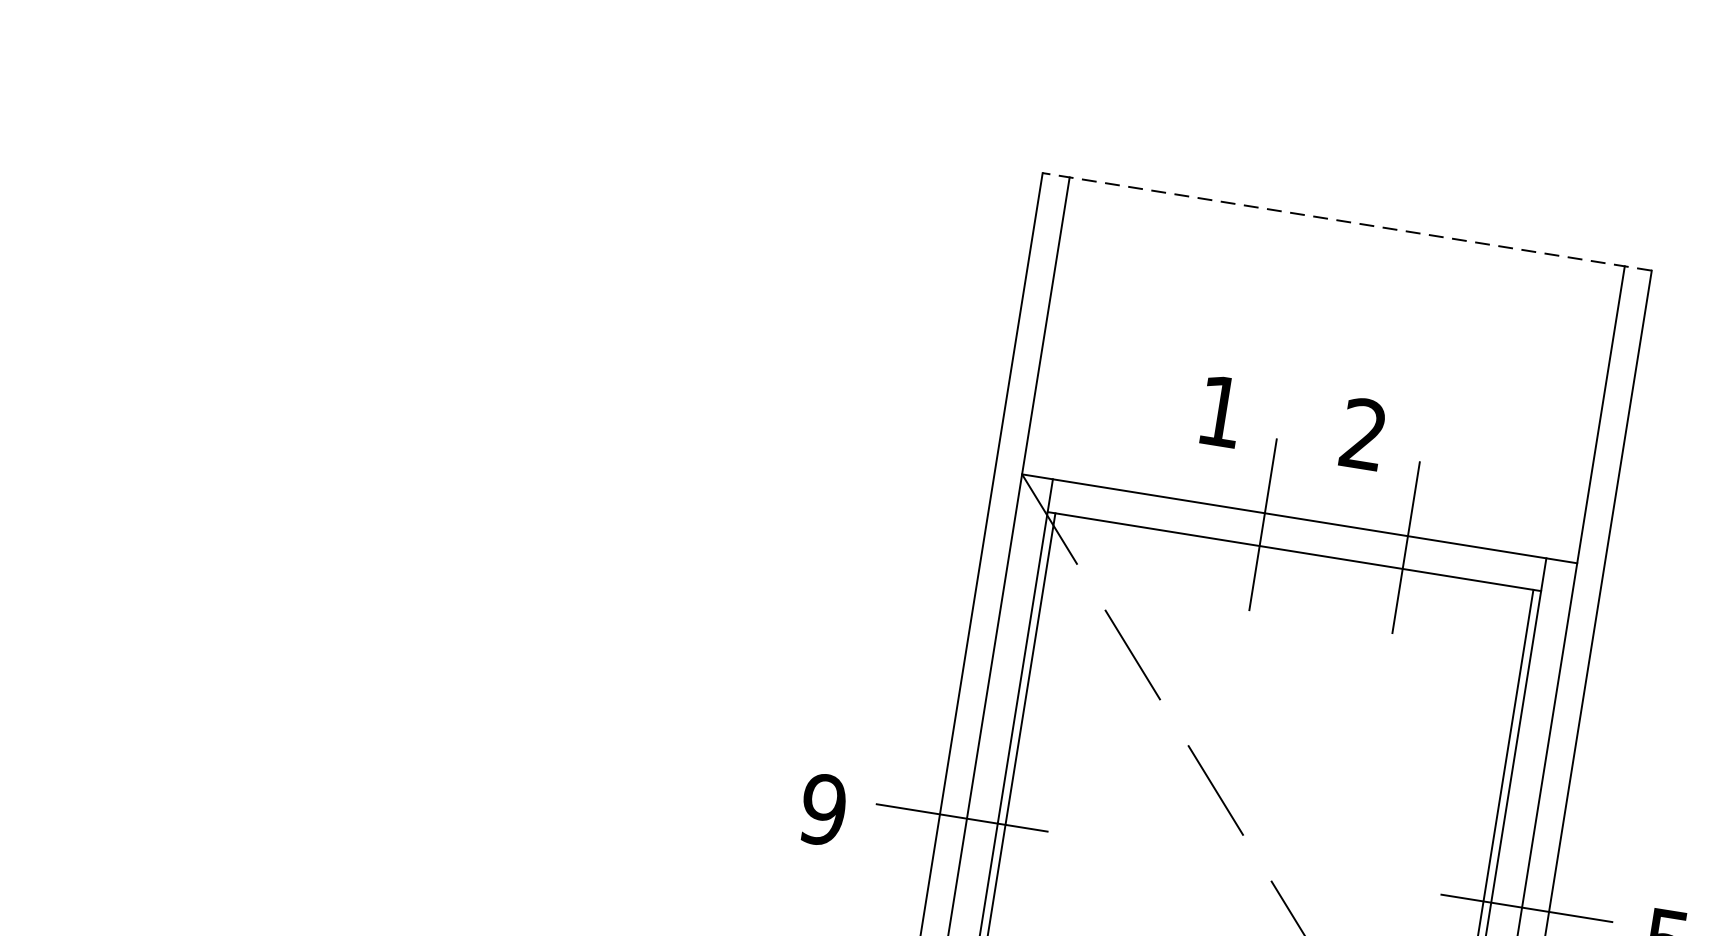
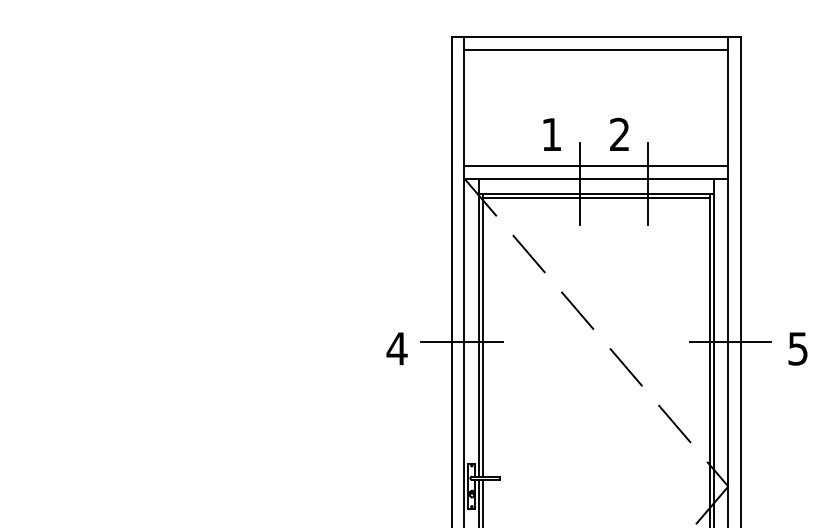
line: (1347, 222) -> (596, 37), dashed -> solid
line: (1343, 249) -> (596, 50), added
line: (1304, 491) -> (596, 165), added
line: (1293, 558) -> (596, 197), added
text: (822, 808) -> (396, 348), 9 -> 4

